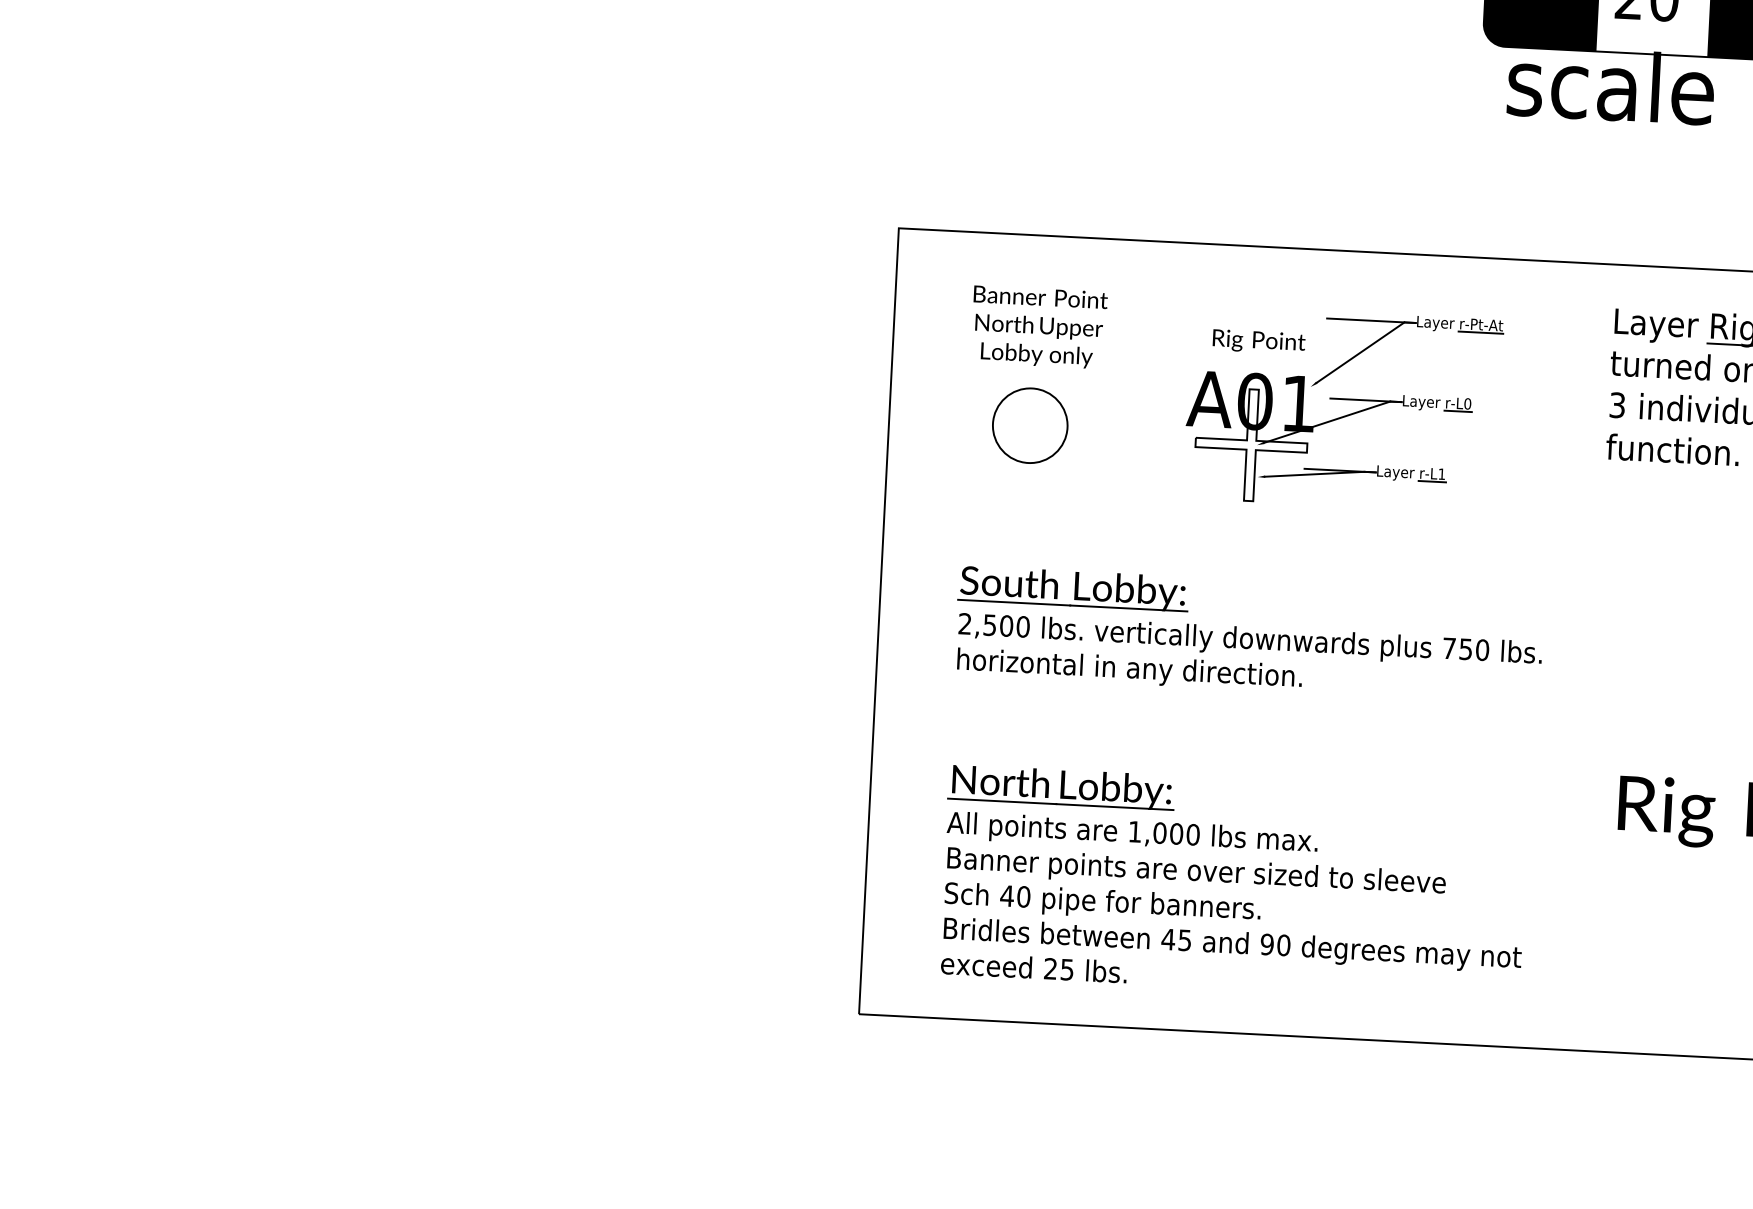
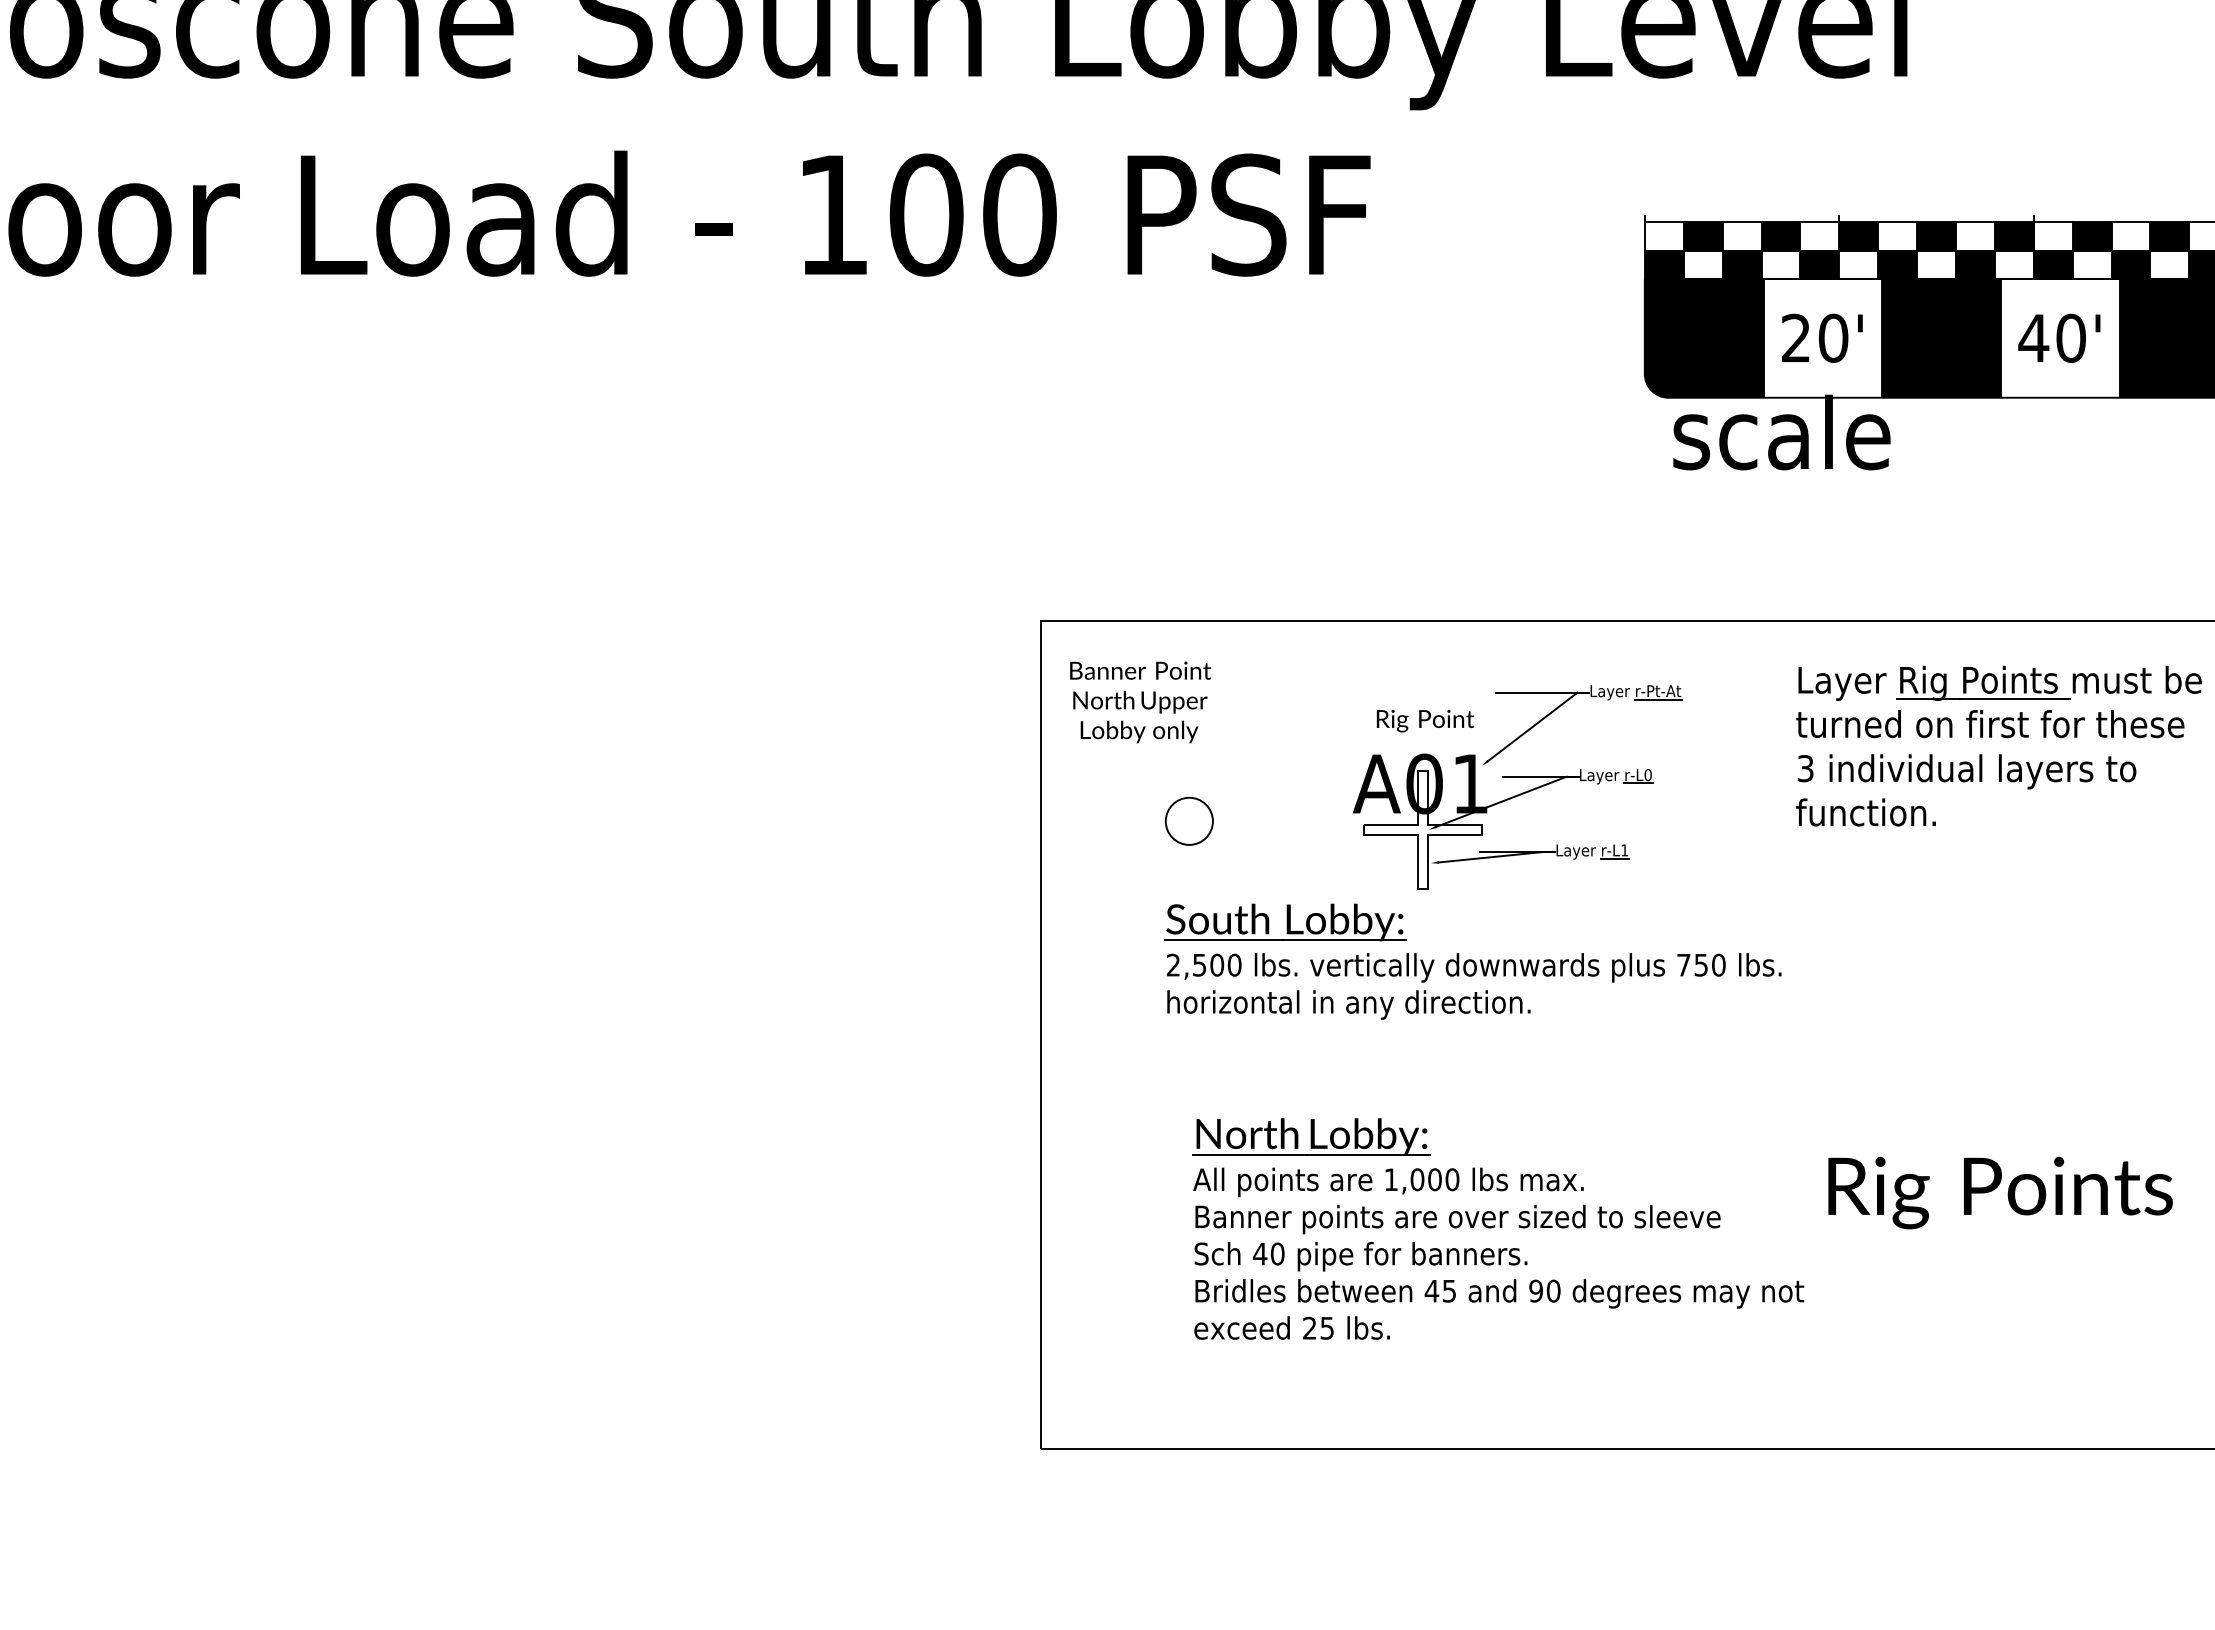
text: (1039, 327) -> (1140, 702), moved
circle: (1030, 425) -> (1189, 821), size x0.6
part: (1249, 634) -> (1472, 961), moved
part: (1234, 883) -> (1498, 1228), moved

